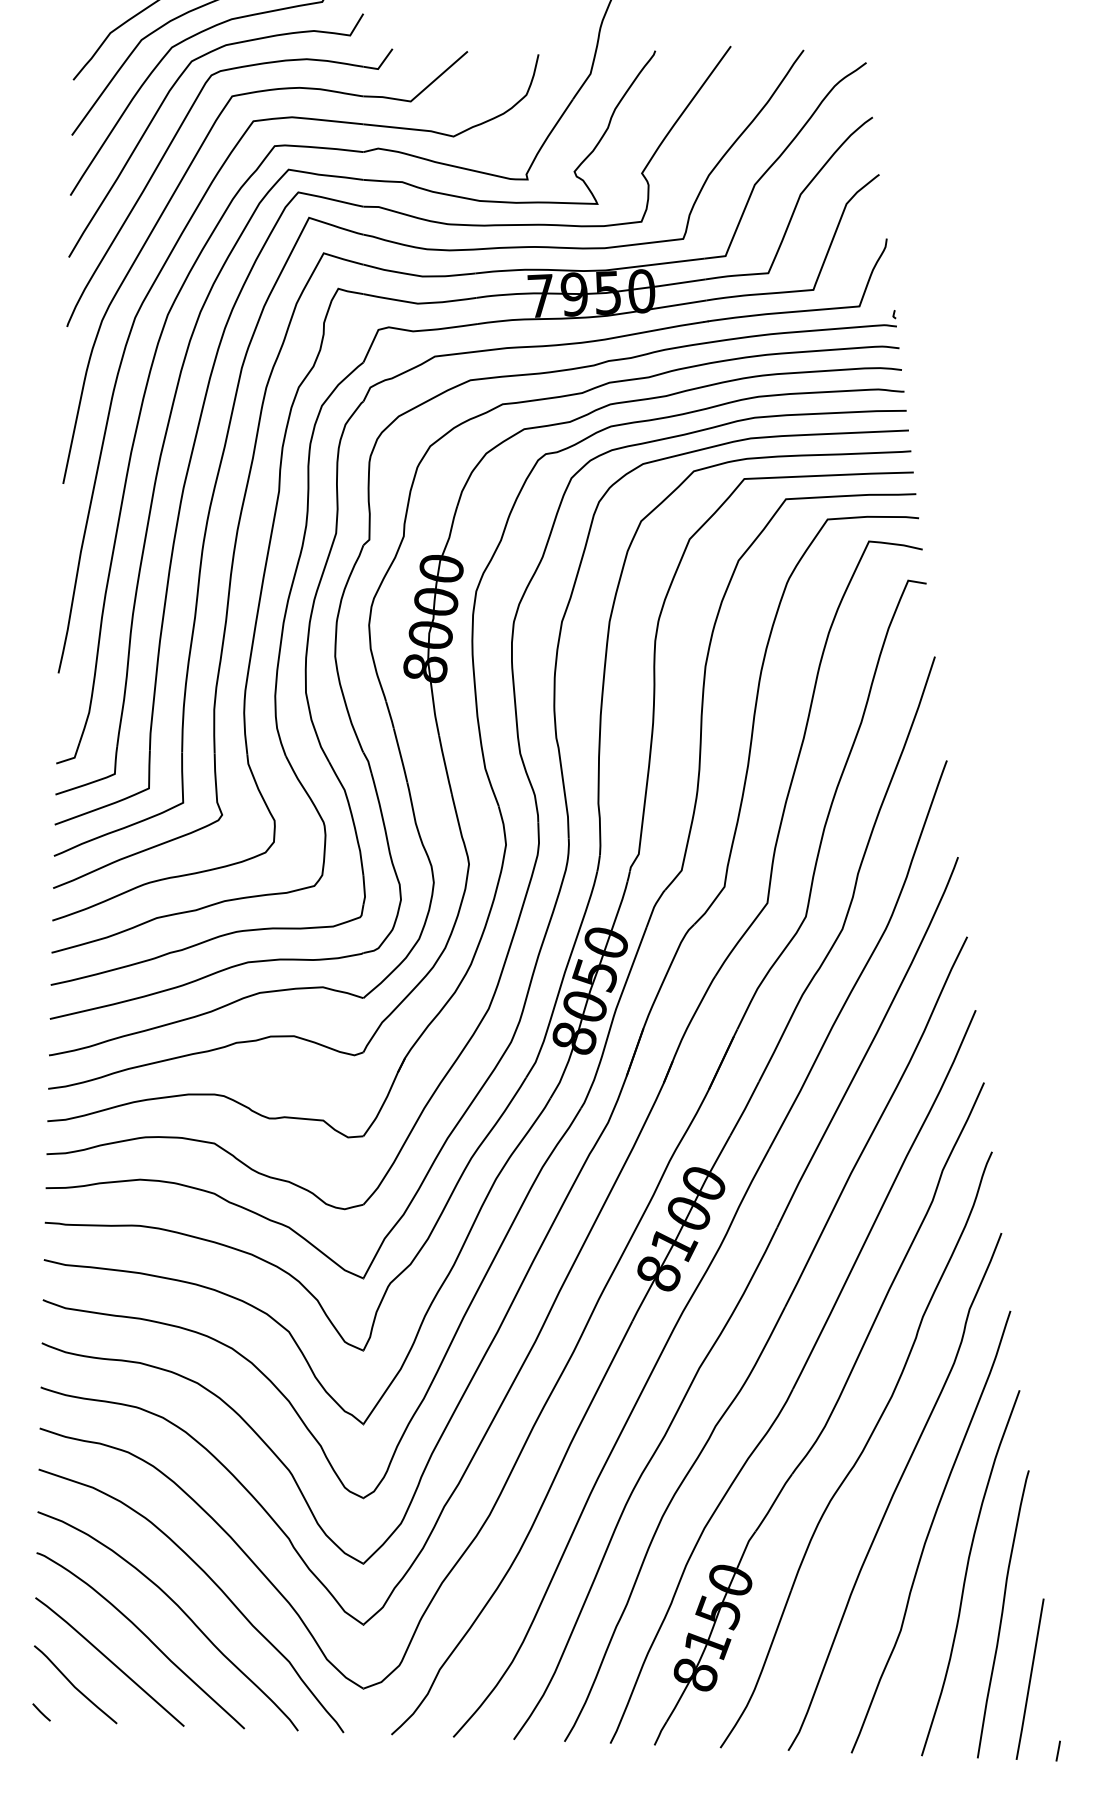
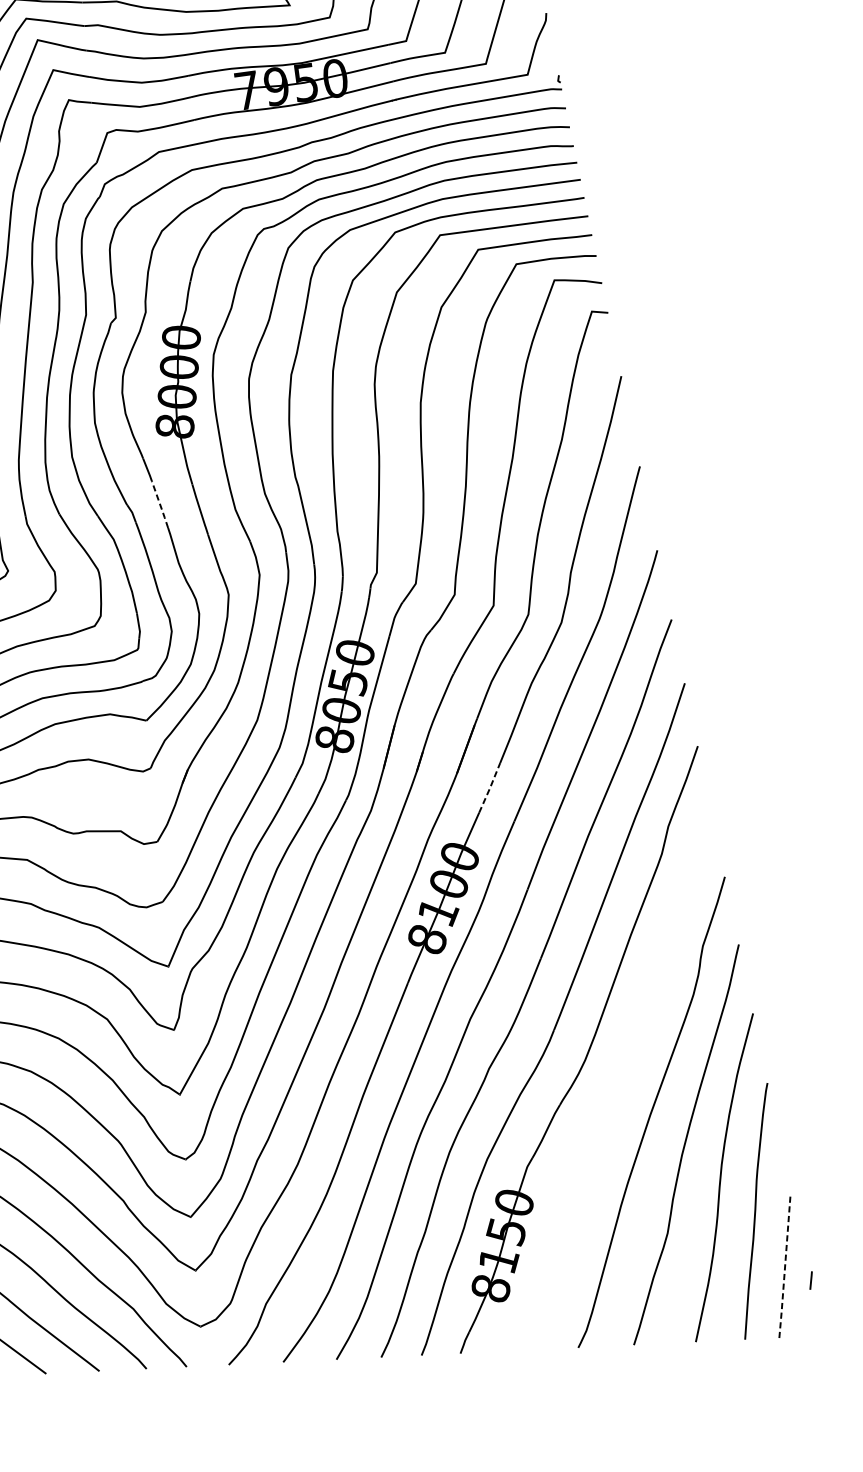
line: (400, 756) -> (160, 505), solid -> dashed
line: (744, 1109) -> (489, 788), solid -> dashed
part: (861, 1451) -> (619, 1079), removed
line: (1030, 1679) -> (785, 1266), solid -> dashed
line: (1057, 1750) -> (810, 1280), moved

